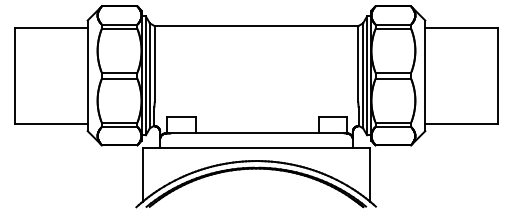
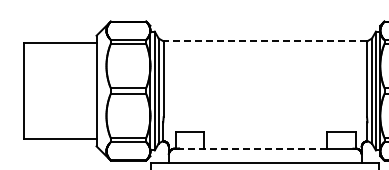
line: (256, 26) -> (265, 41), solid -> dashed
line: (242, 133) -> (251, 148), solid -> dashed

